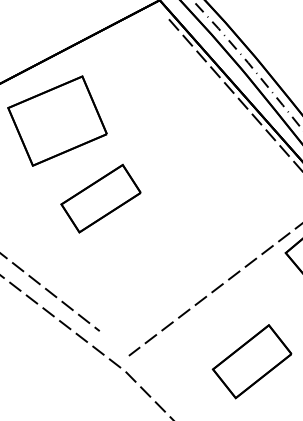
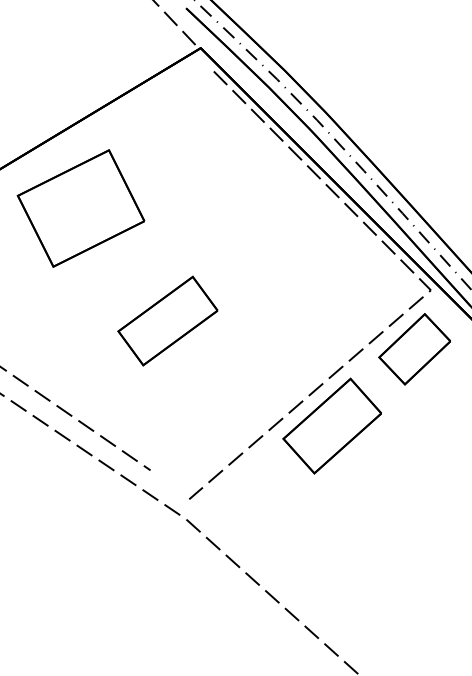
part: (100, 198) -> (167, 320), moved
part: (251, 361) -> (331, 425), moved

